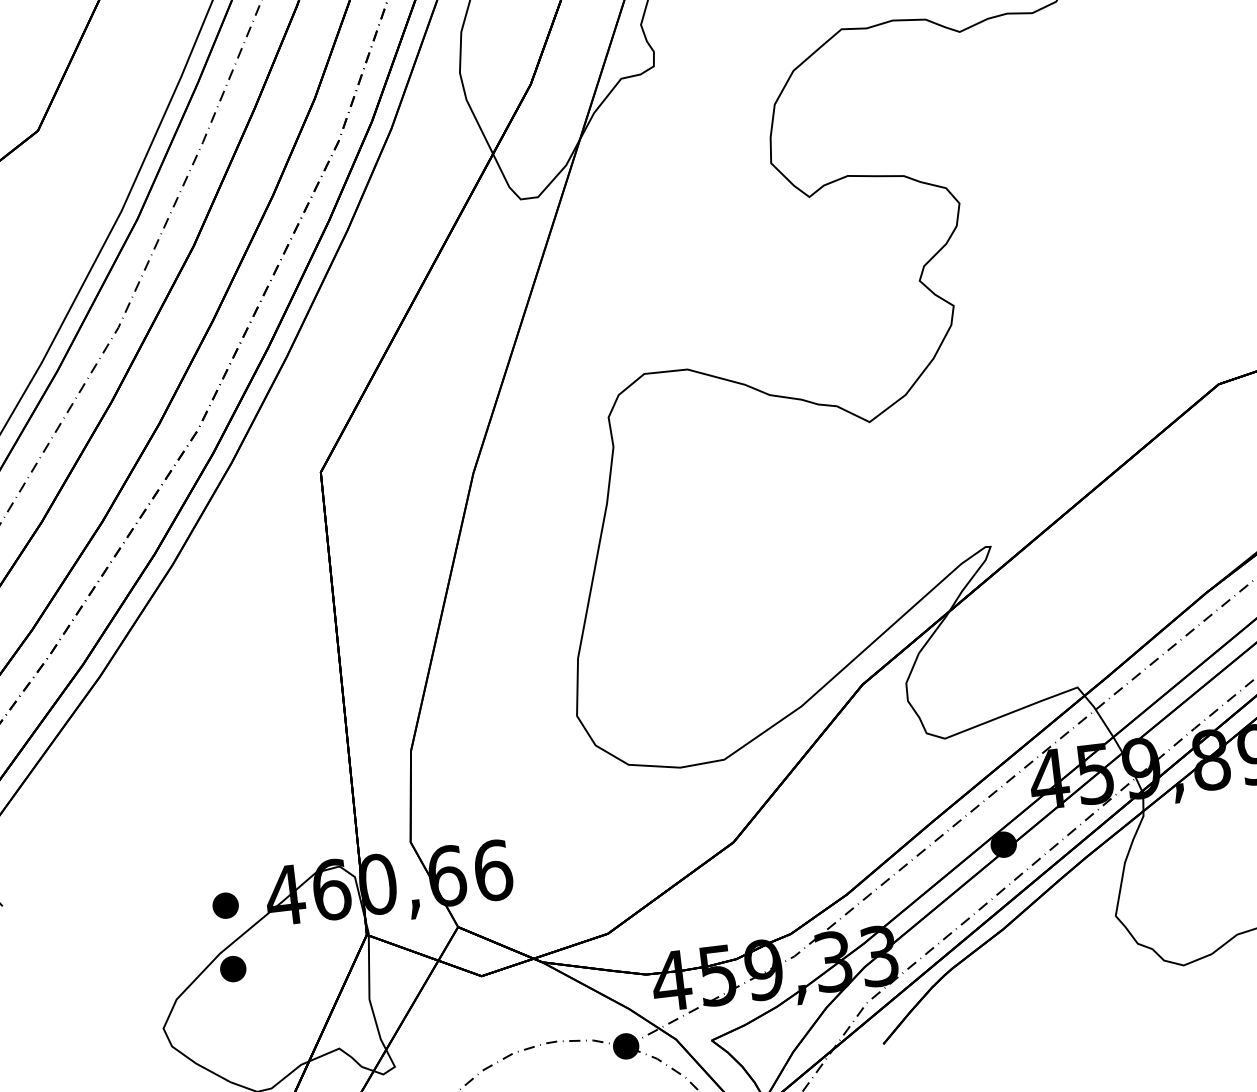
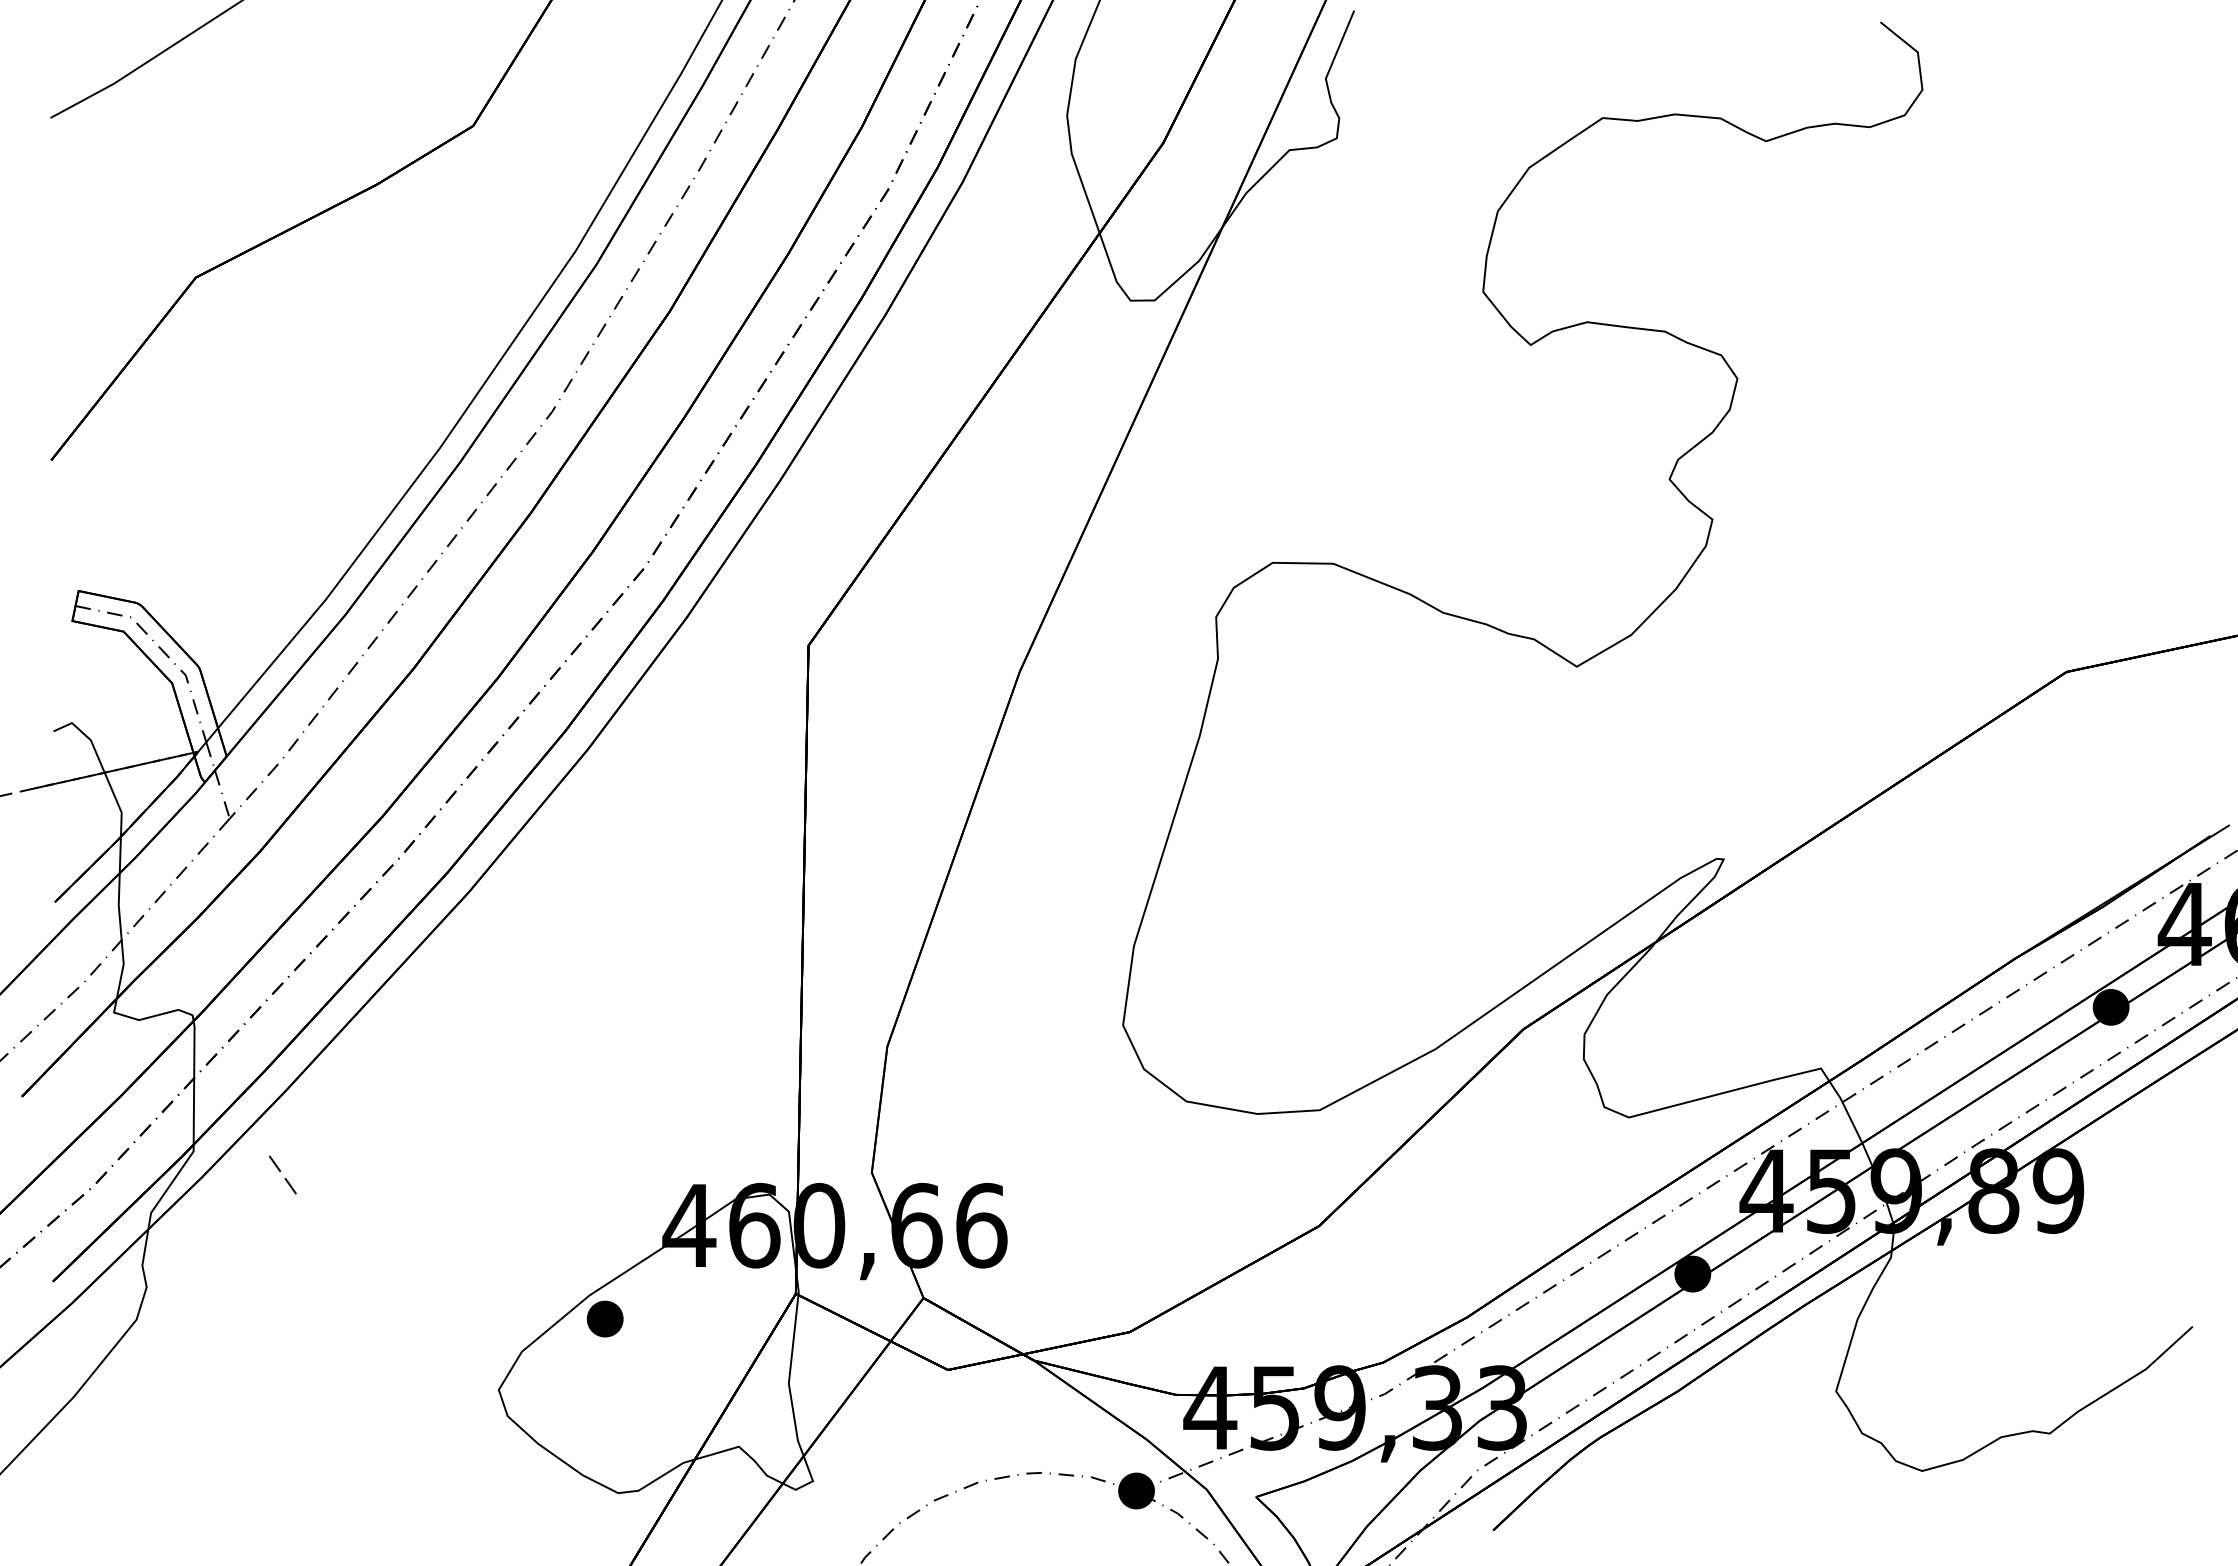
part: (225, 905) -> (604, 1229), removed

